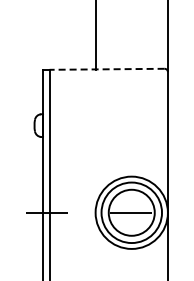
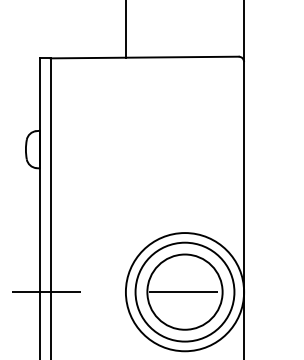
line: (107, 69) -> (145, 57), dashed -> solid

